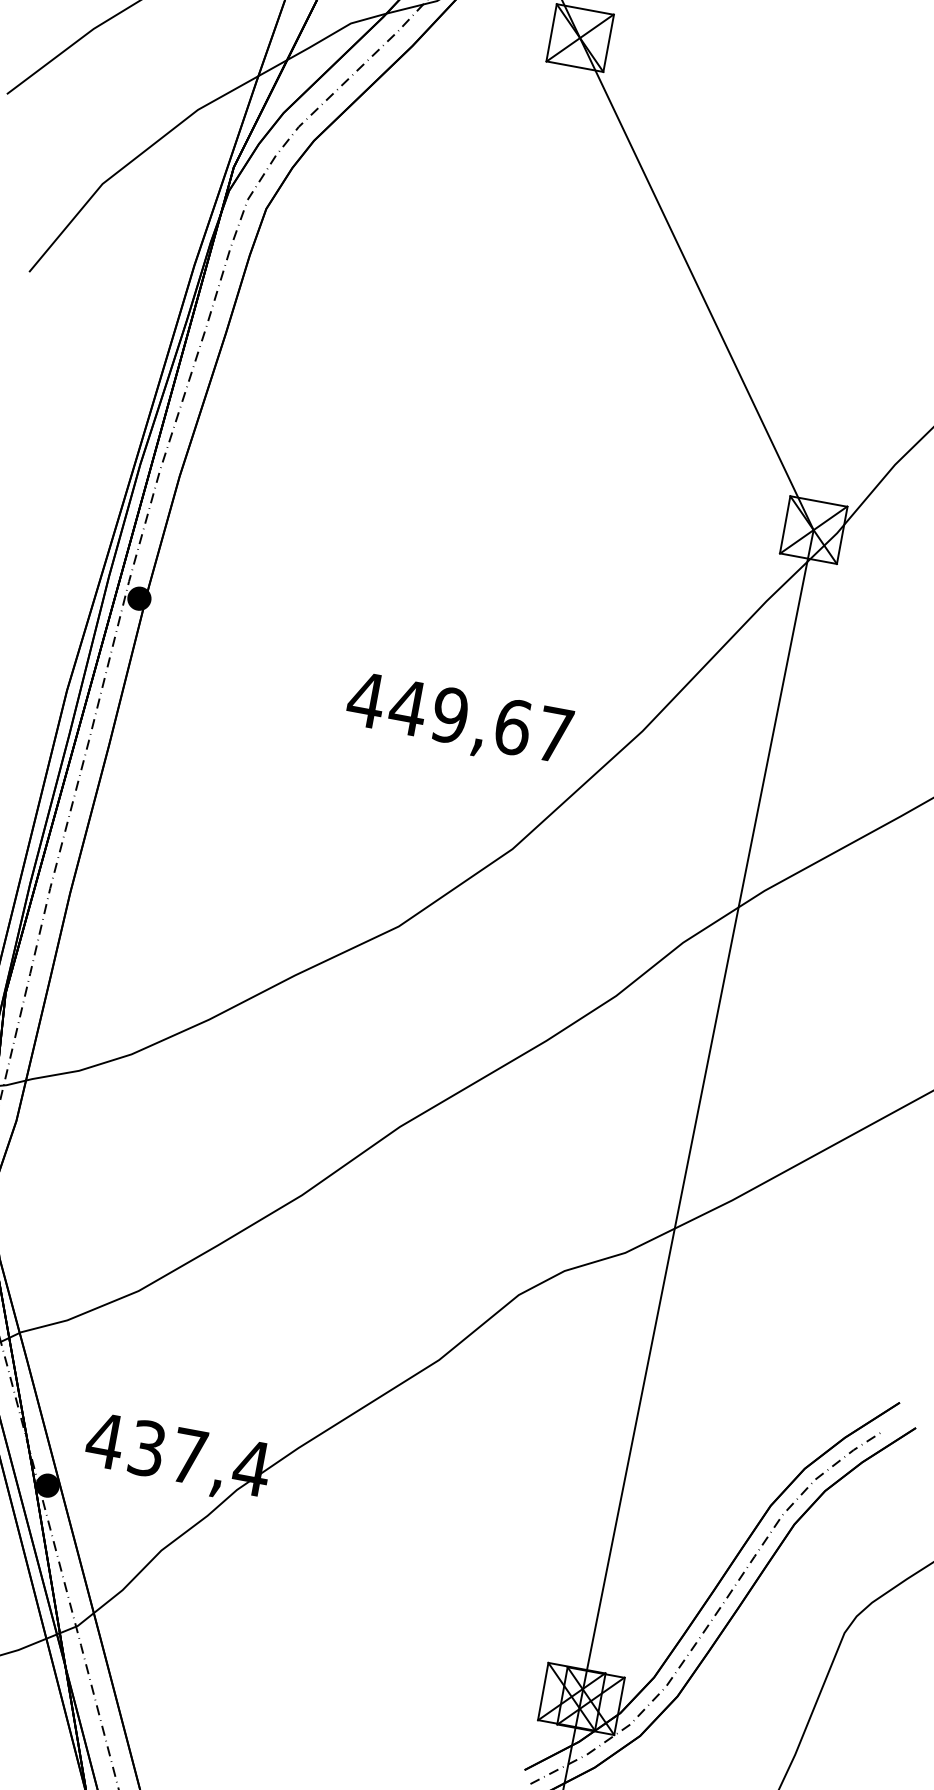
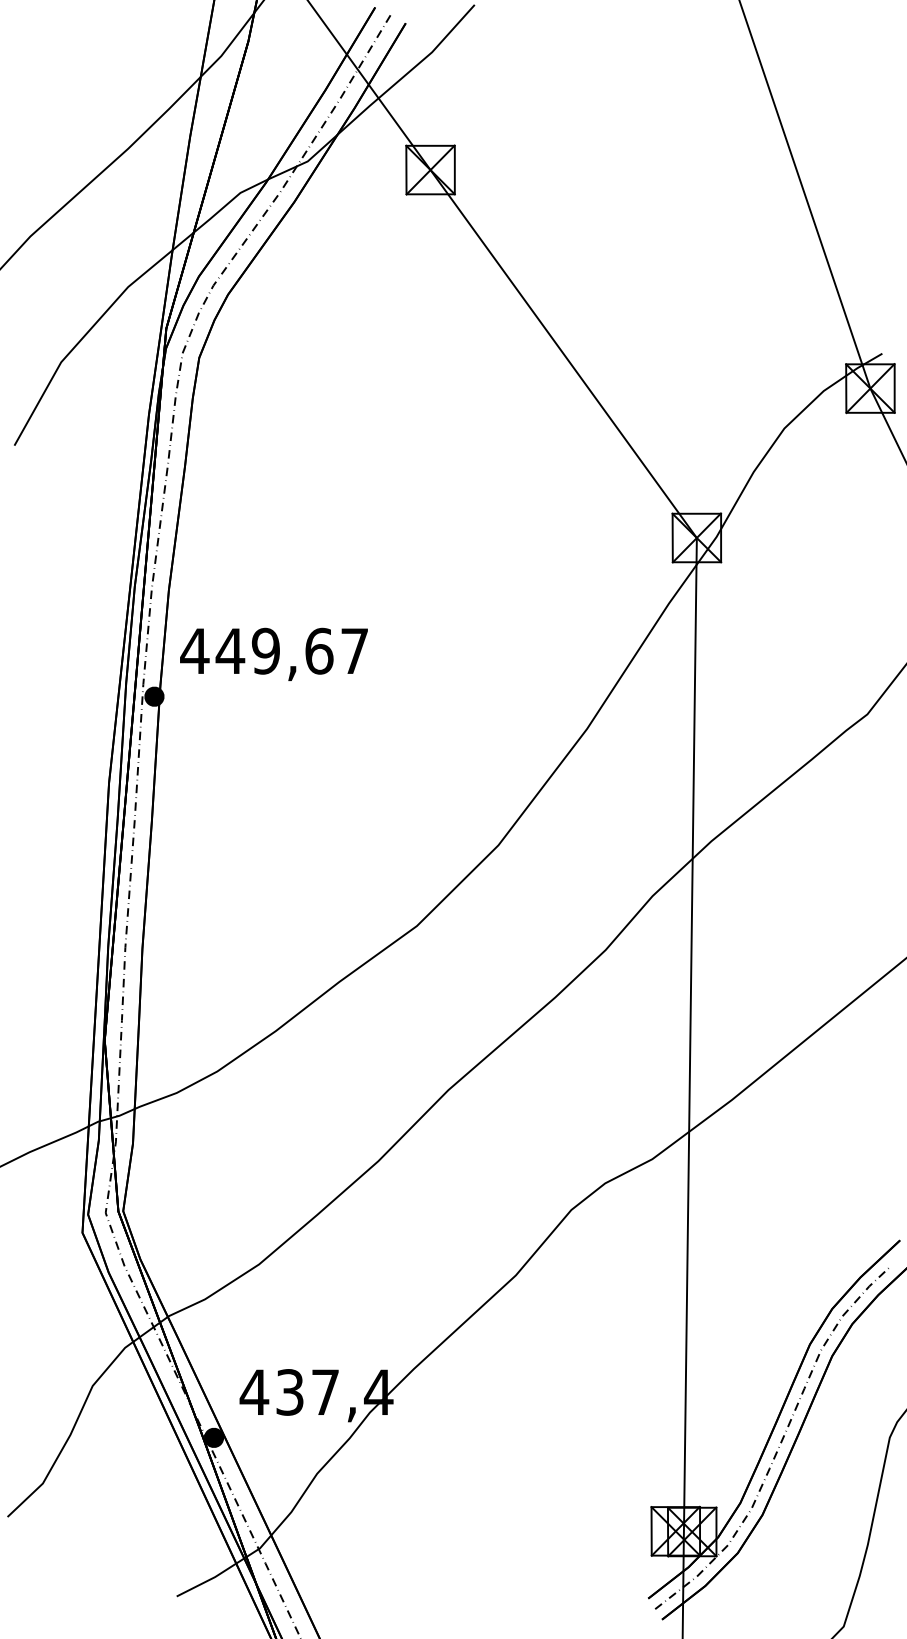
text: (458, 719) -> (273, 653), moved

